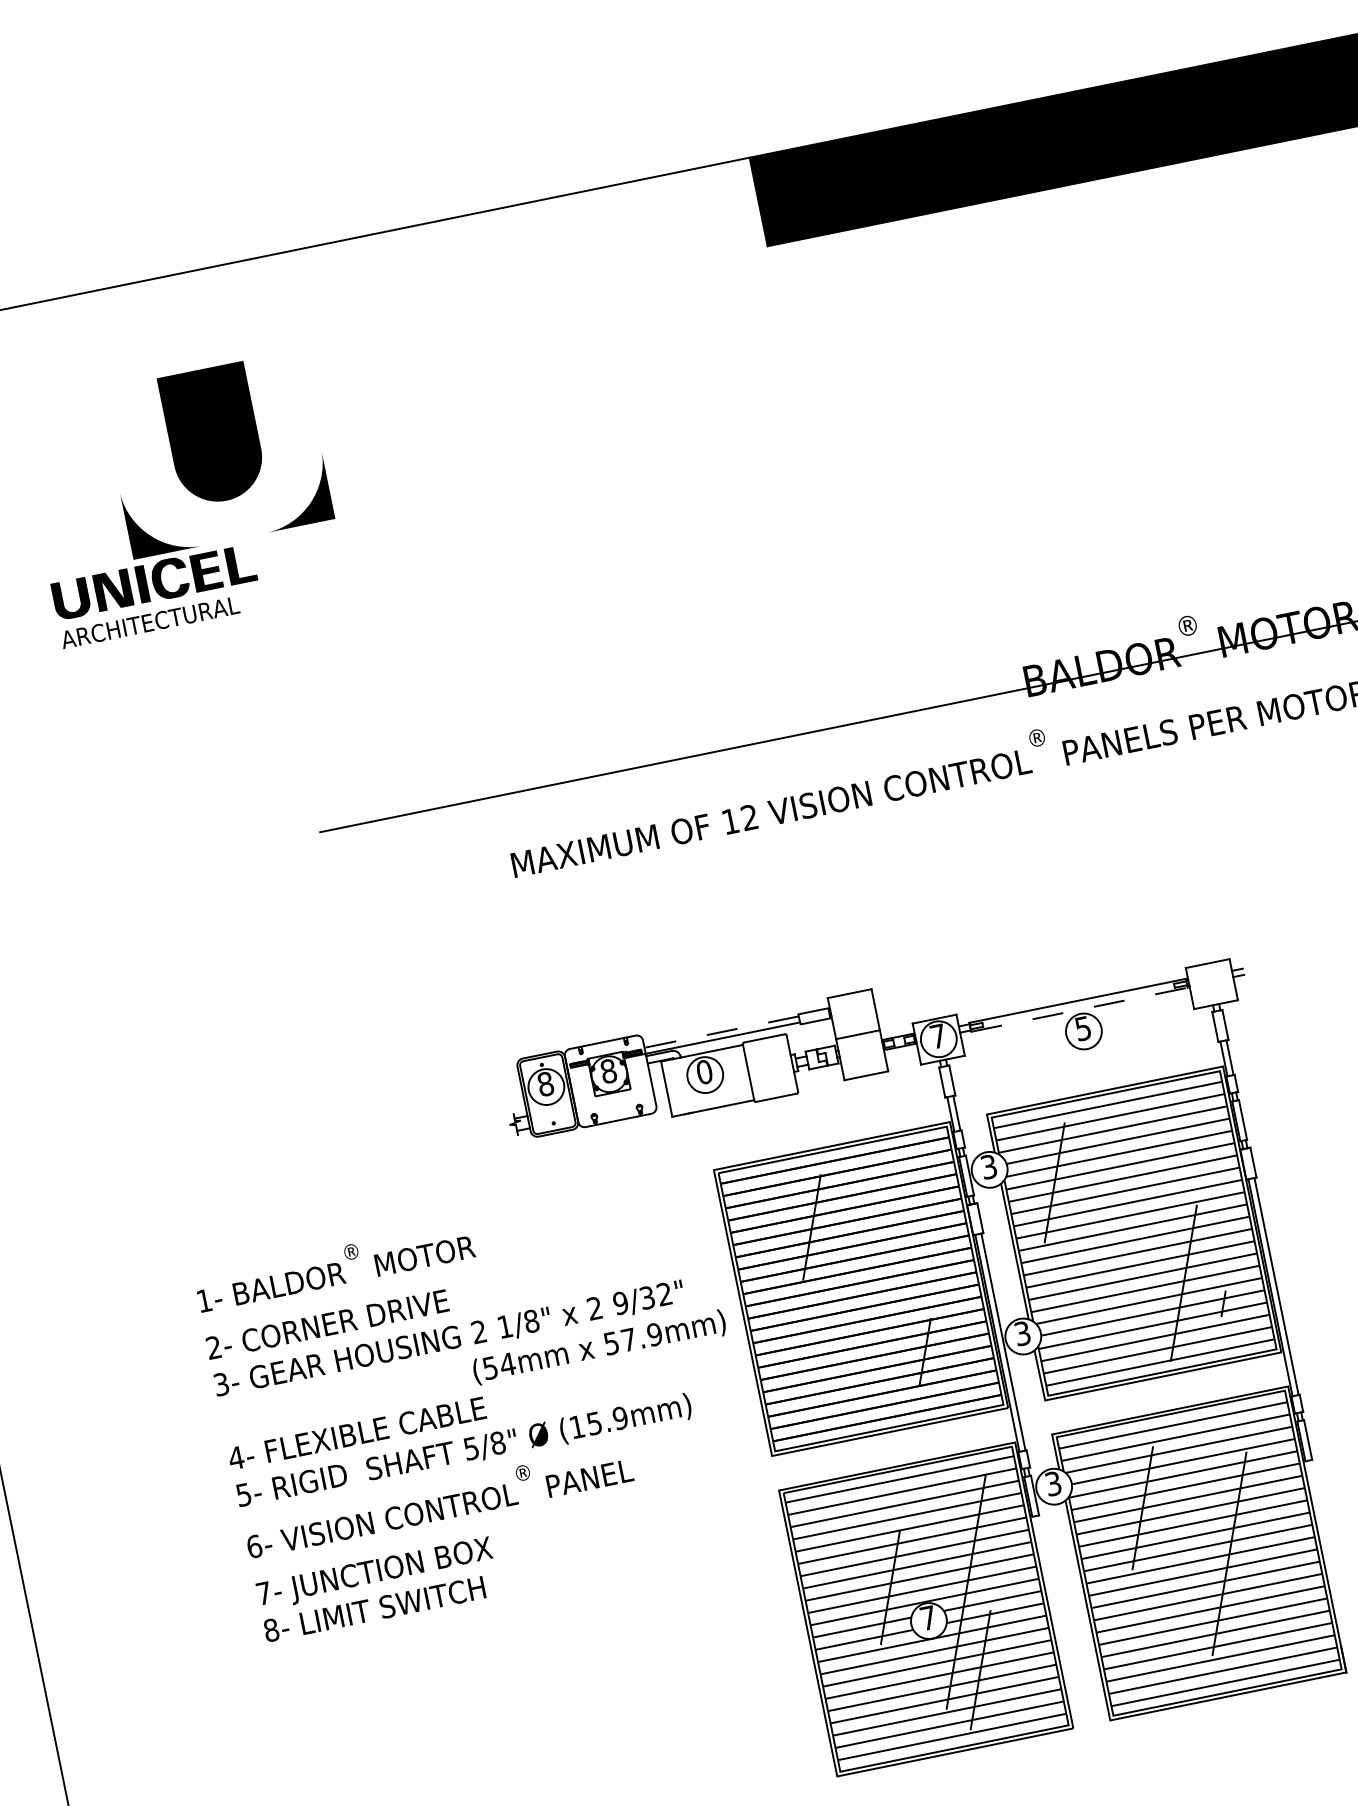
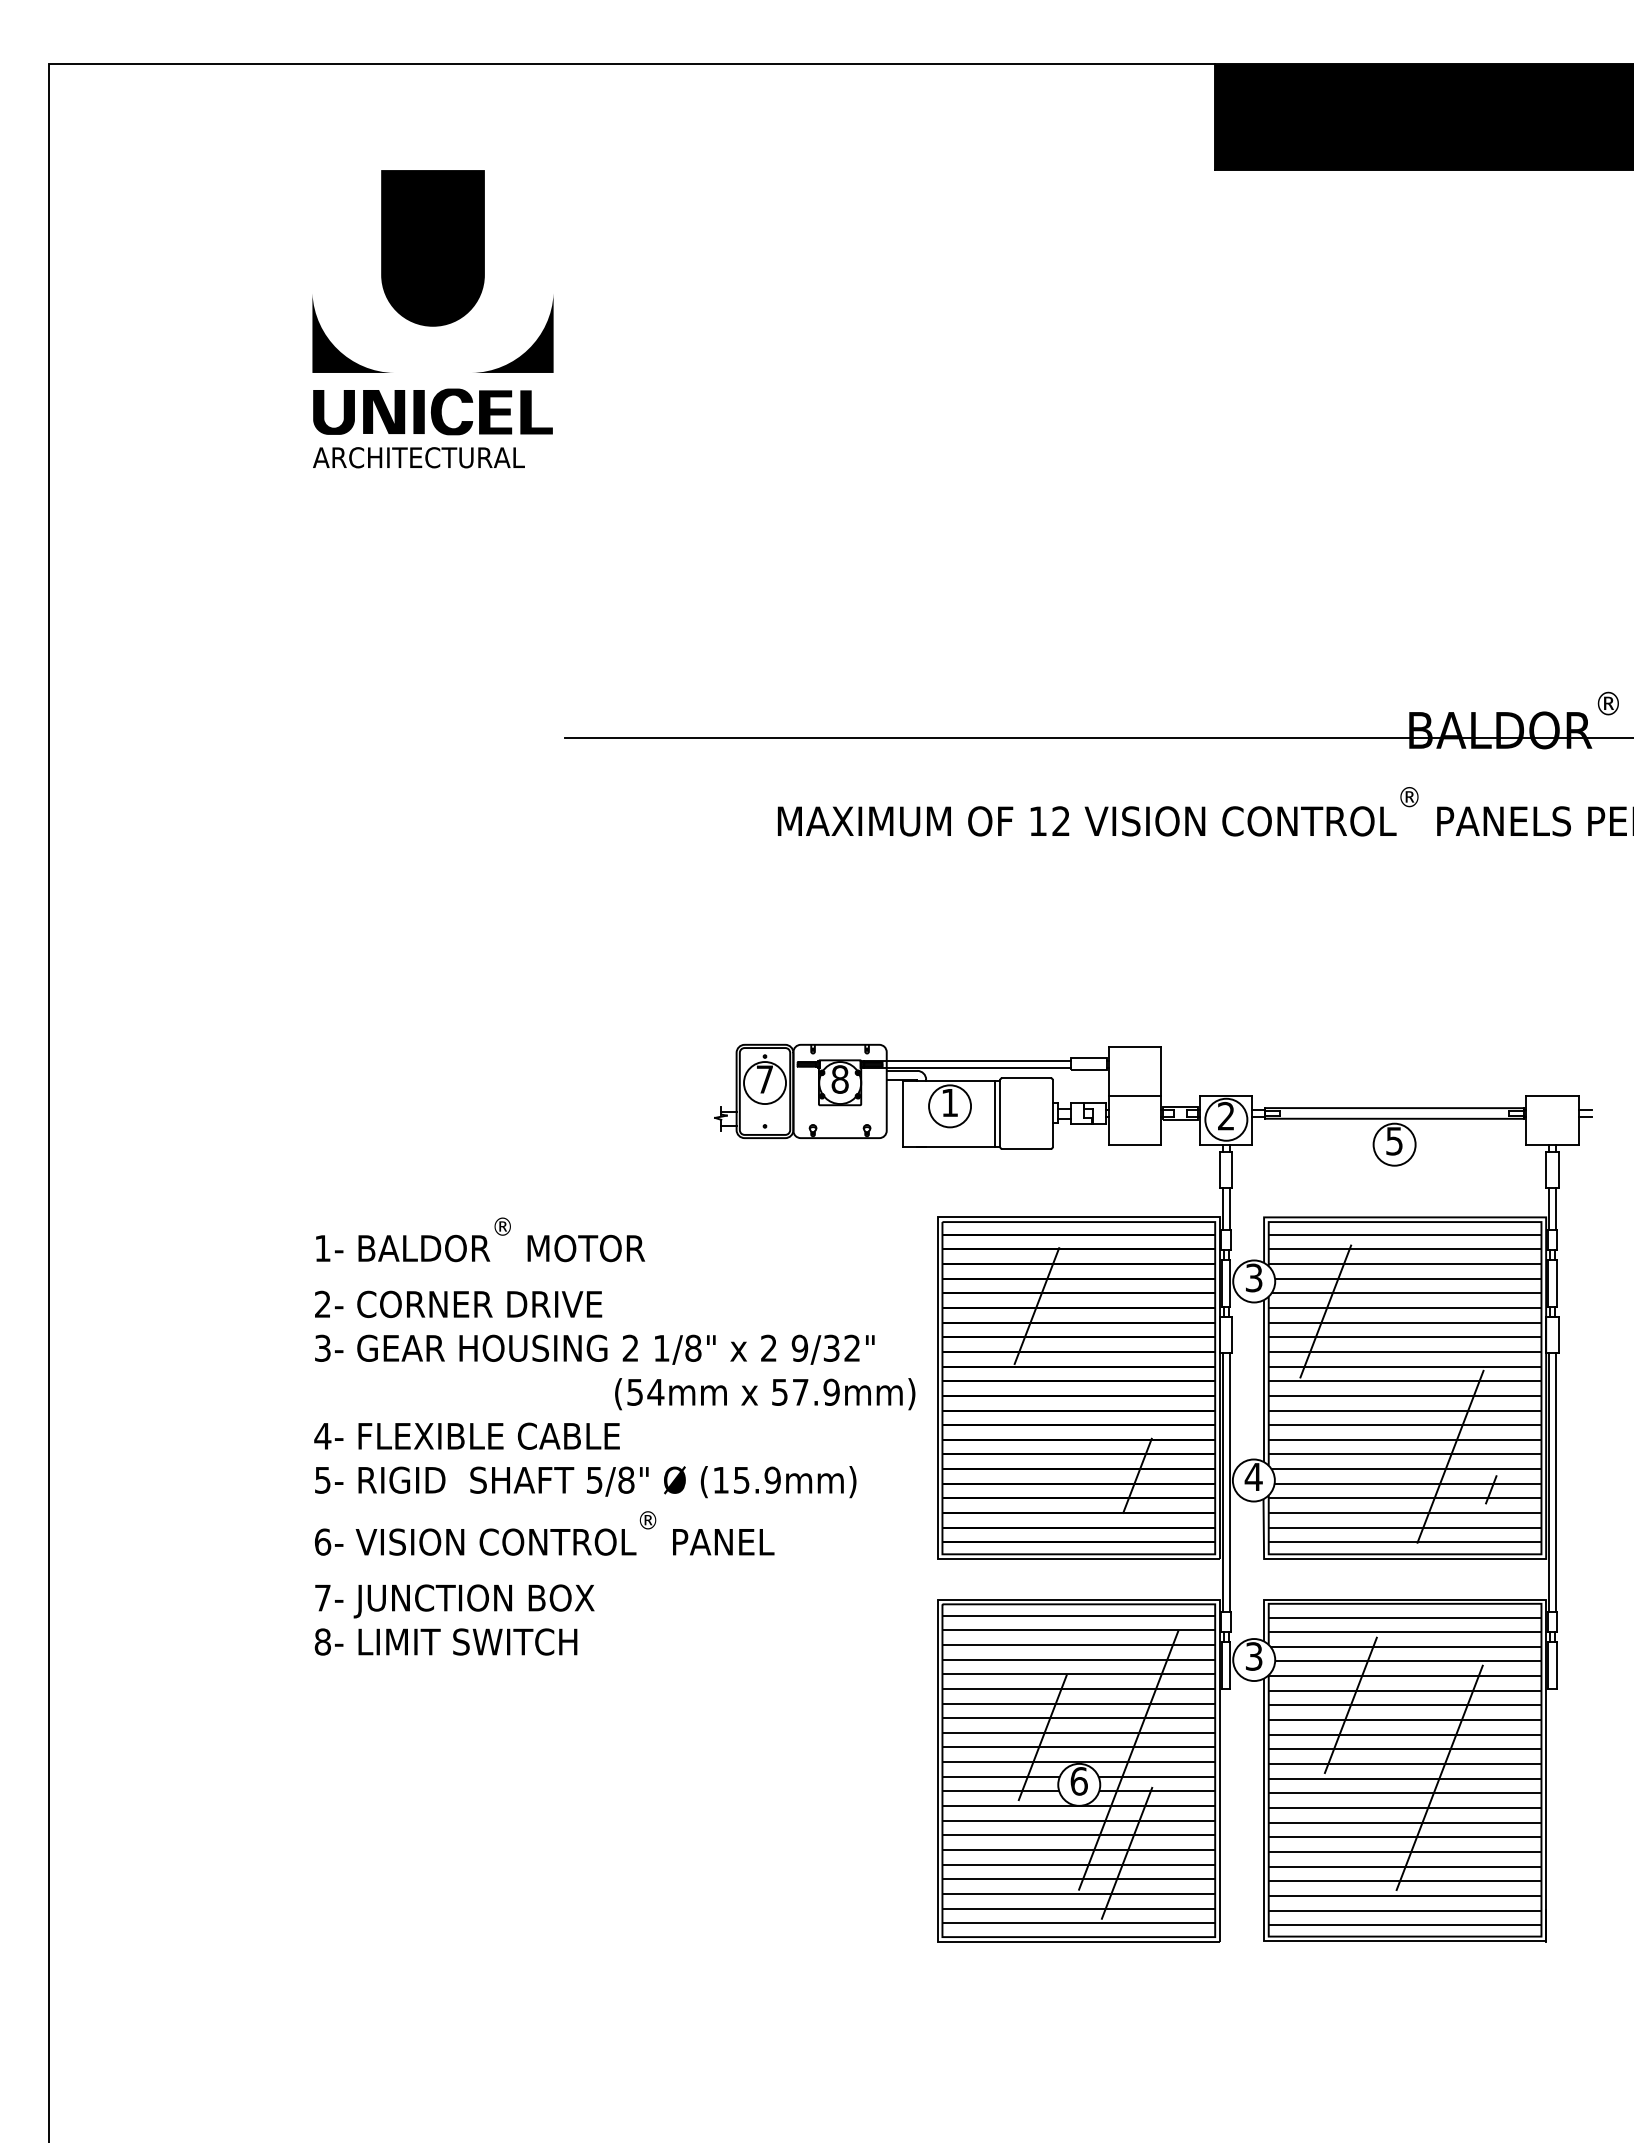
part: (216, 454) -> (432, 271), moved
line: (1080, 1009) -> (1395, 1118), dashed -> solid
line: (712, 1033) -> (967, 1060), dashed -> solid
text: (938, 1036) -> (1226, 1116), 7 -> 2
text: (704, 1071) -> (949, 1102), 0 -> 1
line: (744, 1073) -> (995, 1113), added
text: (545, 1084) -> (764, 1079), 8 -> 7
text: (1022, 1333) -> (1253, 1476), 3 -> 4
text: (927, 1618) -> (1078, 1781), 7 -> 6

